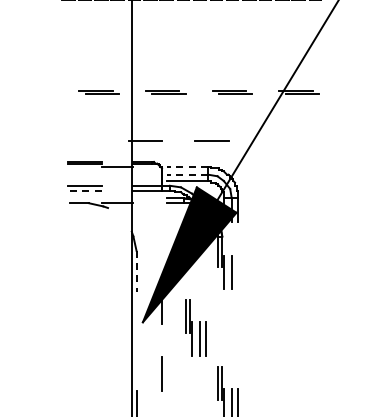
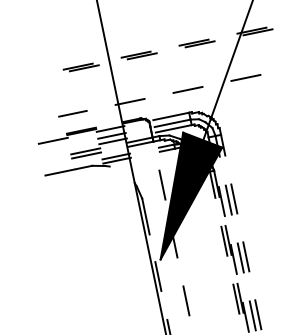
line: (79, 140) -> (72, 113), added
line: (278, 141) -> (245, 78), added
line: (51, 166) -> (53, 140), added
line: (187, 166) -> (171, 116), dashed -> solid
line: (117, 174) -> (111, 135), added
line: (187, 174) -> (172, 123), dashed -> solid
line: (117, 181) -> (113, 141), added
line: (84, 190) -> (86, 155), dashed -> solid
line: (117, 198) -> (116, 156), added
line: (51, 203) -> (59, 172), added
line: (161, 240) -> (162, 185), added
line: (136, 271) -> (145, 216), dashed -> solid
line: (238, 271) -> (234, 198), added
part: (195, 327) -> (235, 248), moved
line: (136, 340) -> (158, 276), added

